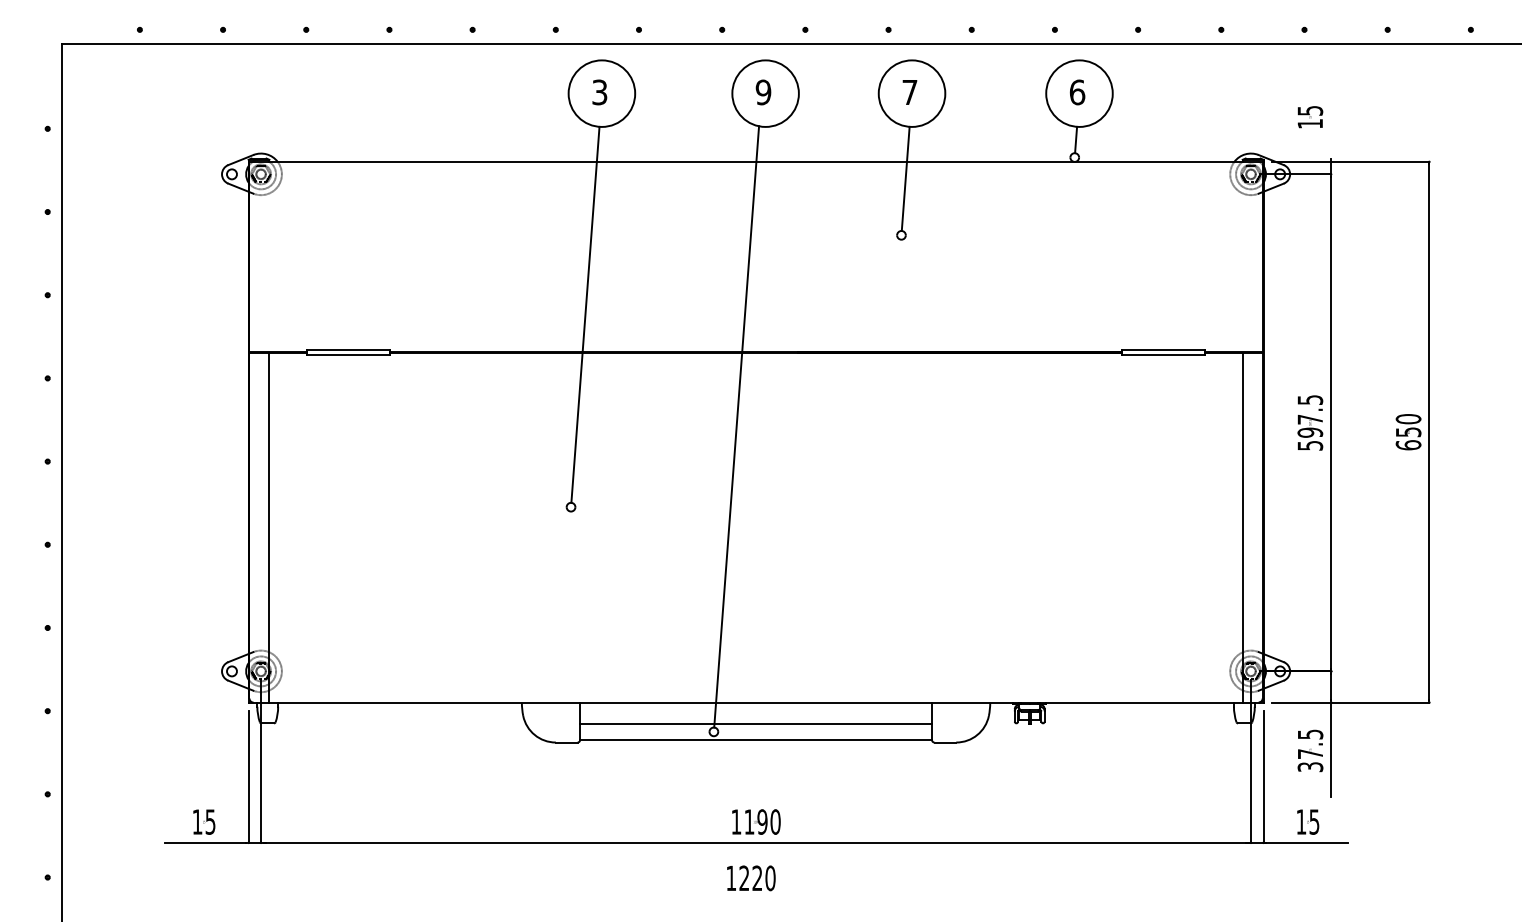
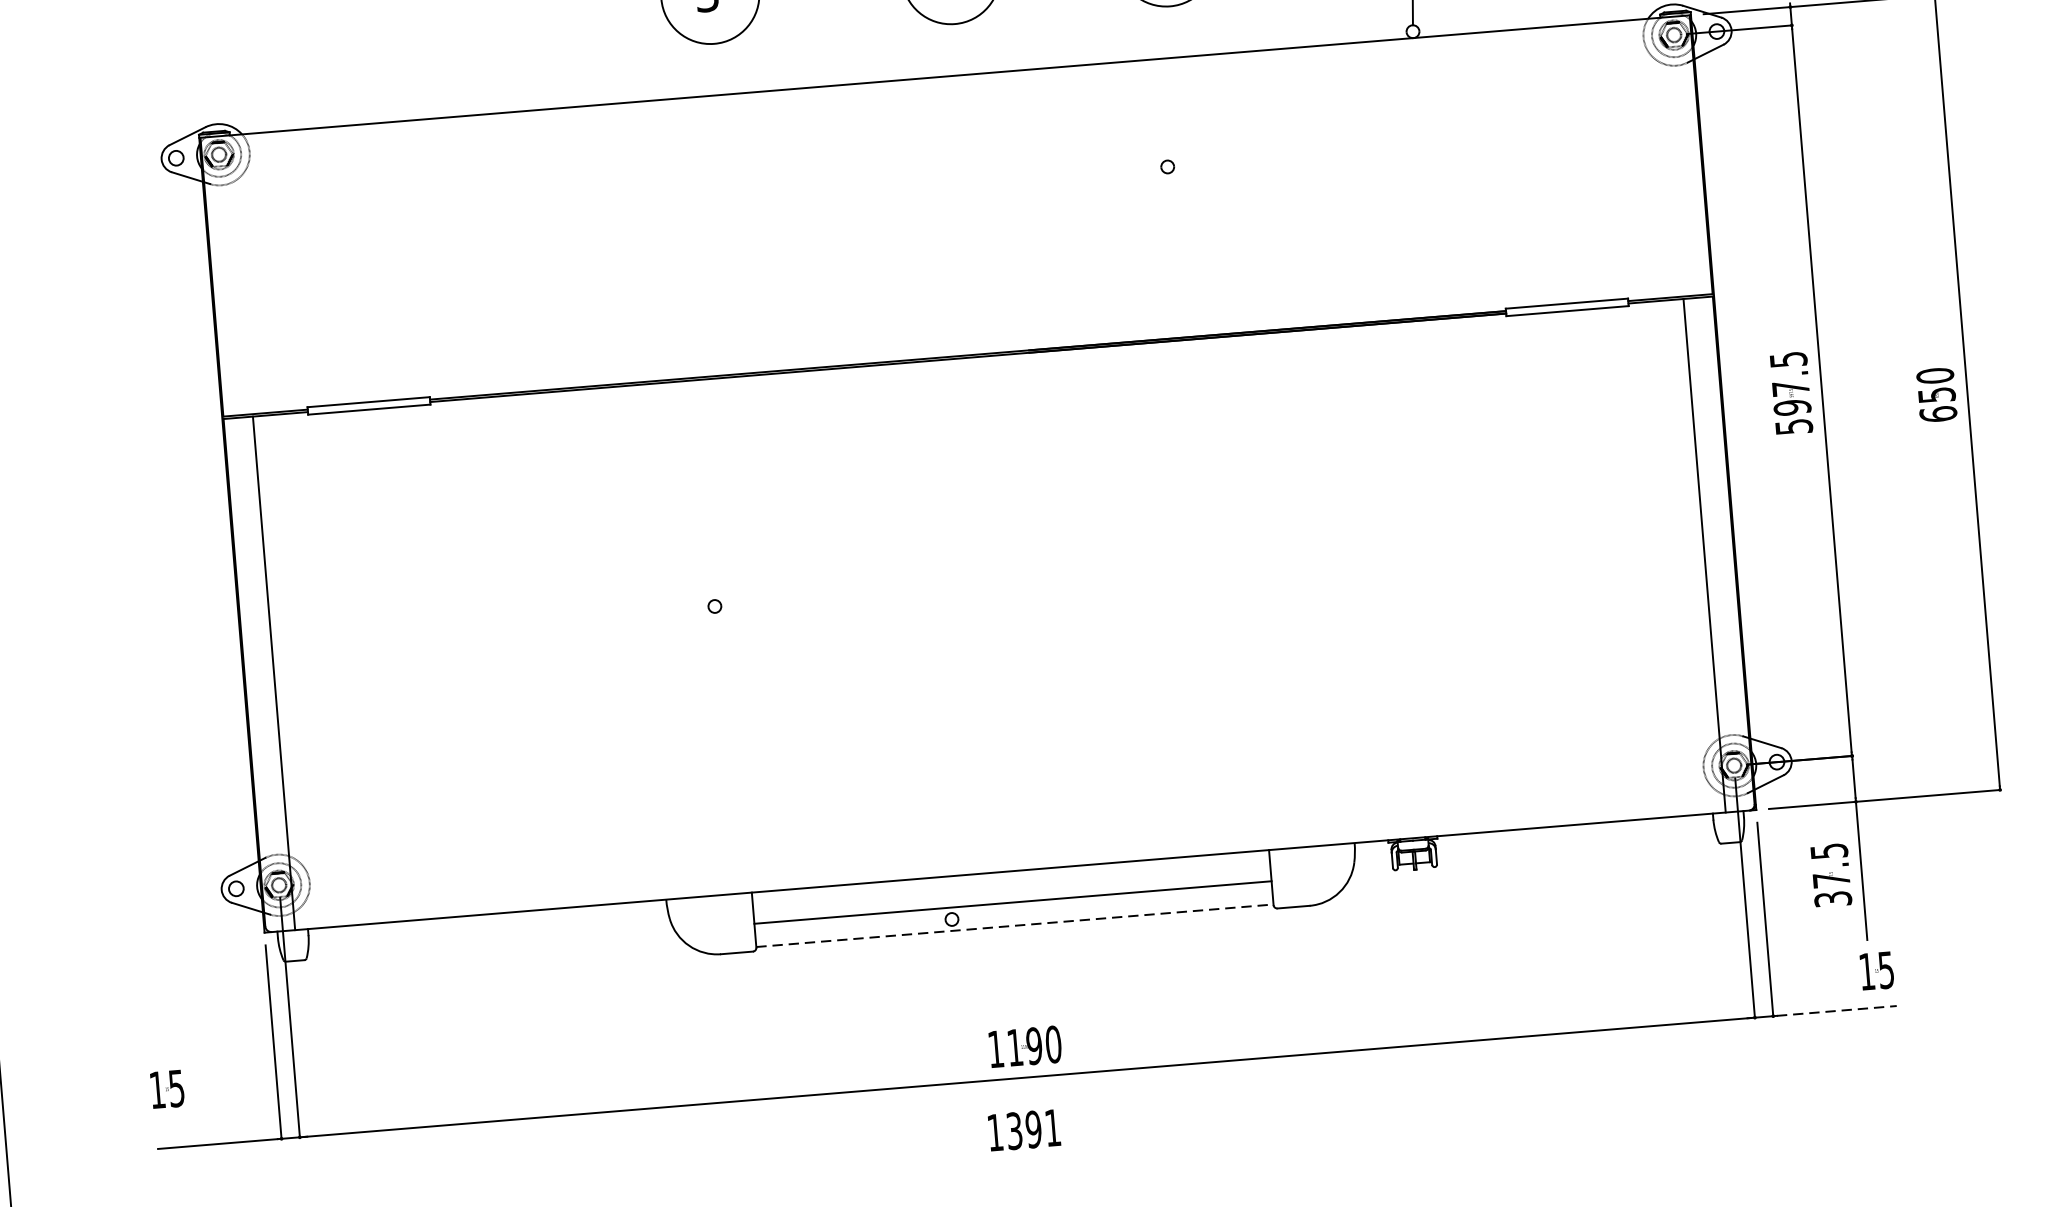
line: (905, 178) -> (1166, 82), removed
line: (585, 314) -> (712, 321), removed
line: (736, 426) -> (948, 467), removed
line: (756, 739) -> (1015, 925), solid -> dashed
text: (204, 821) -> (167, 1088), moved
text: (1308, 821) -> (1877, 970), moved
line: (1306, 842) -> (1836, 1010), solid -> dashed
text: (757, 878) -> (1033, 1129), 1220 -> 1391

